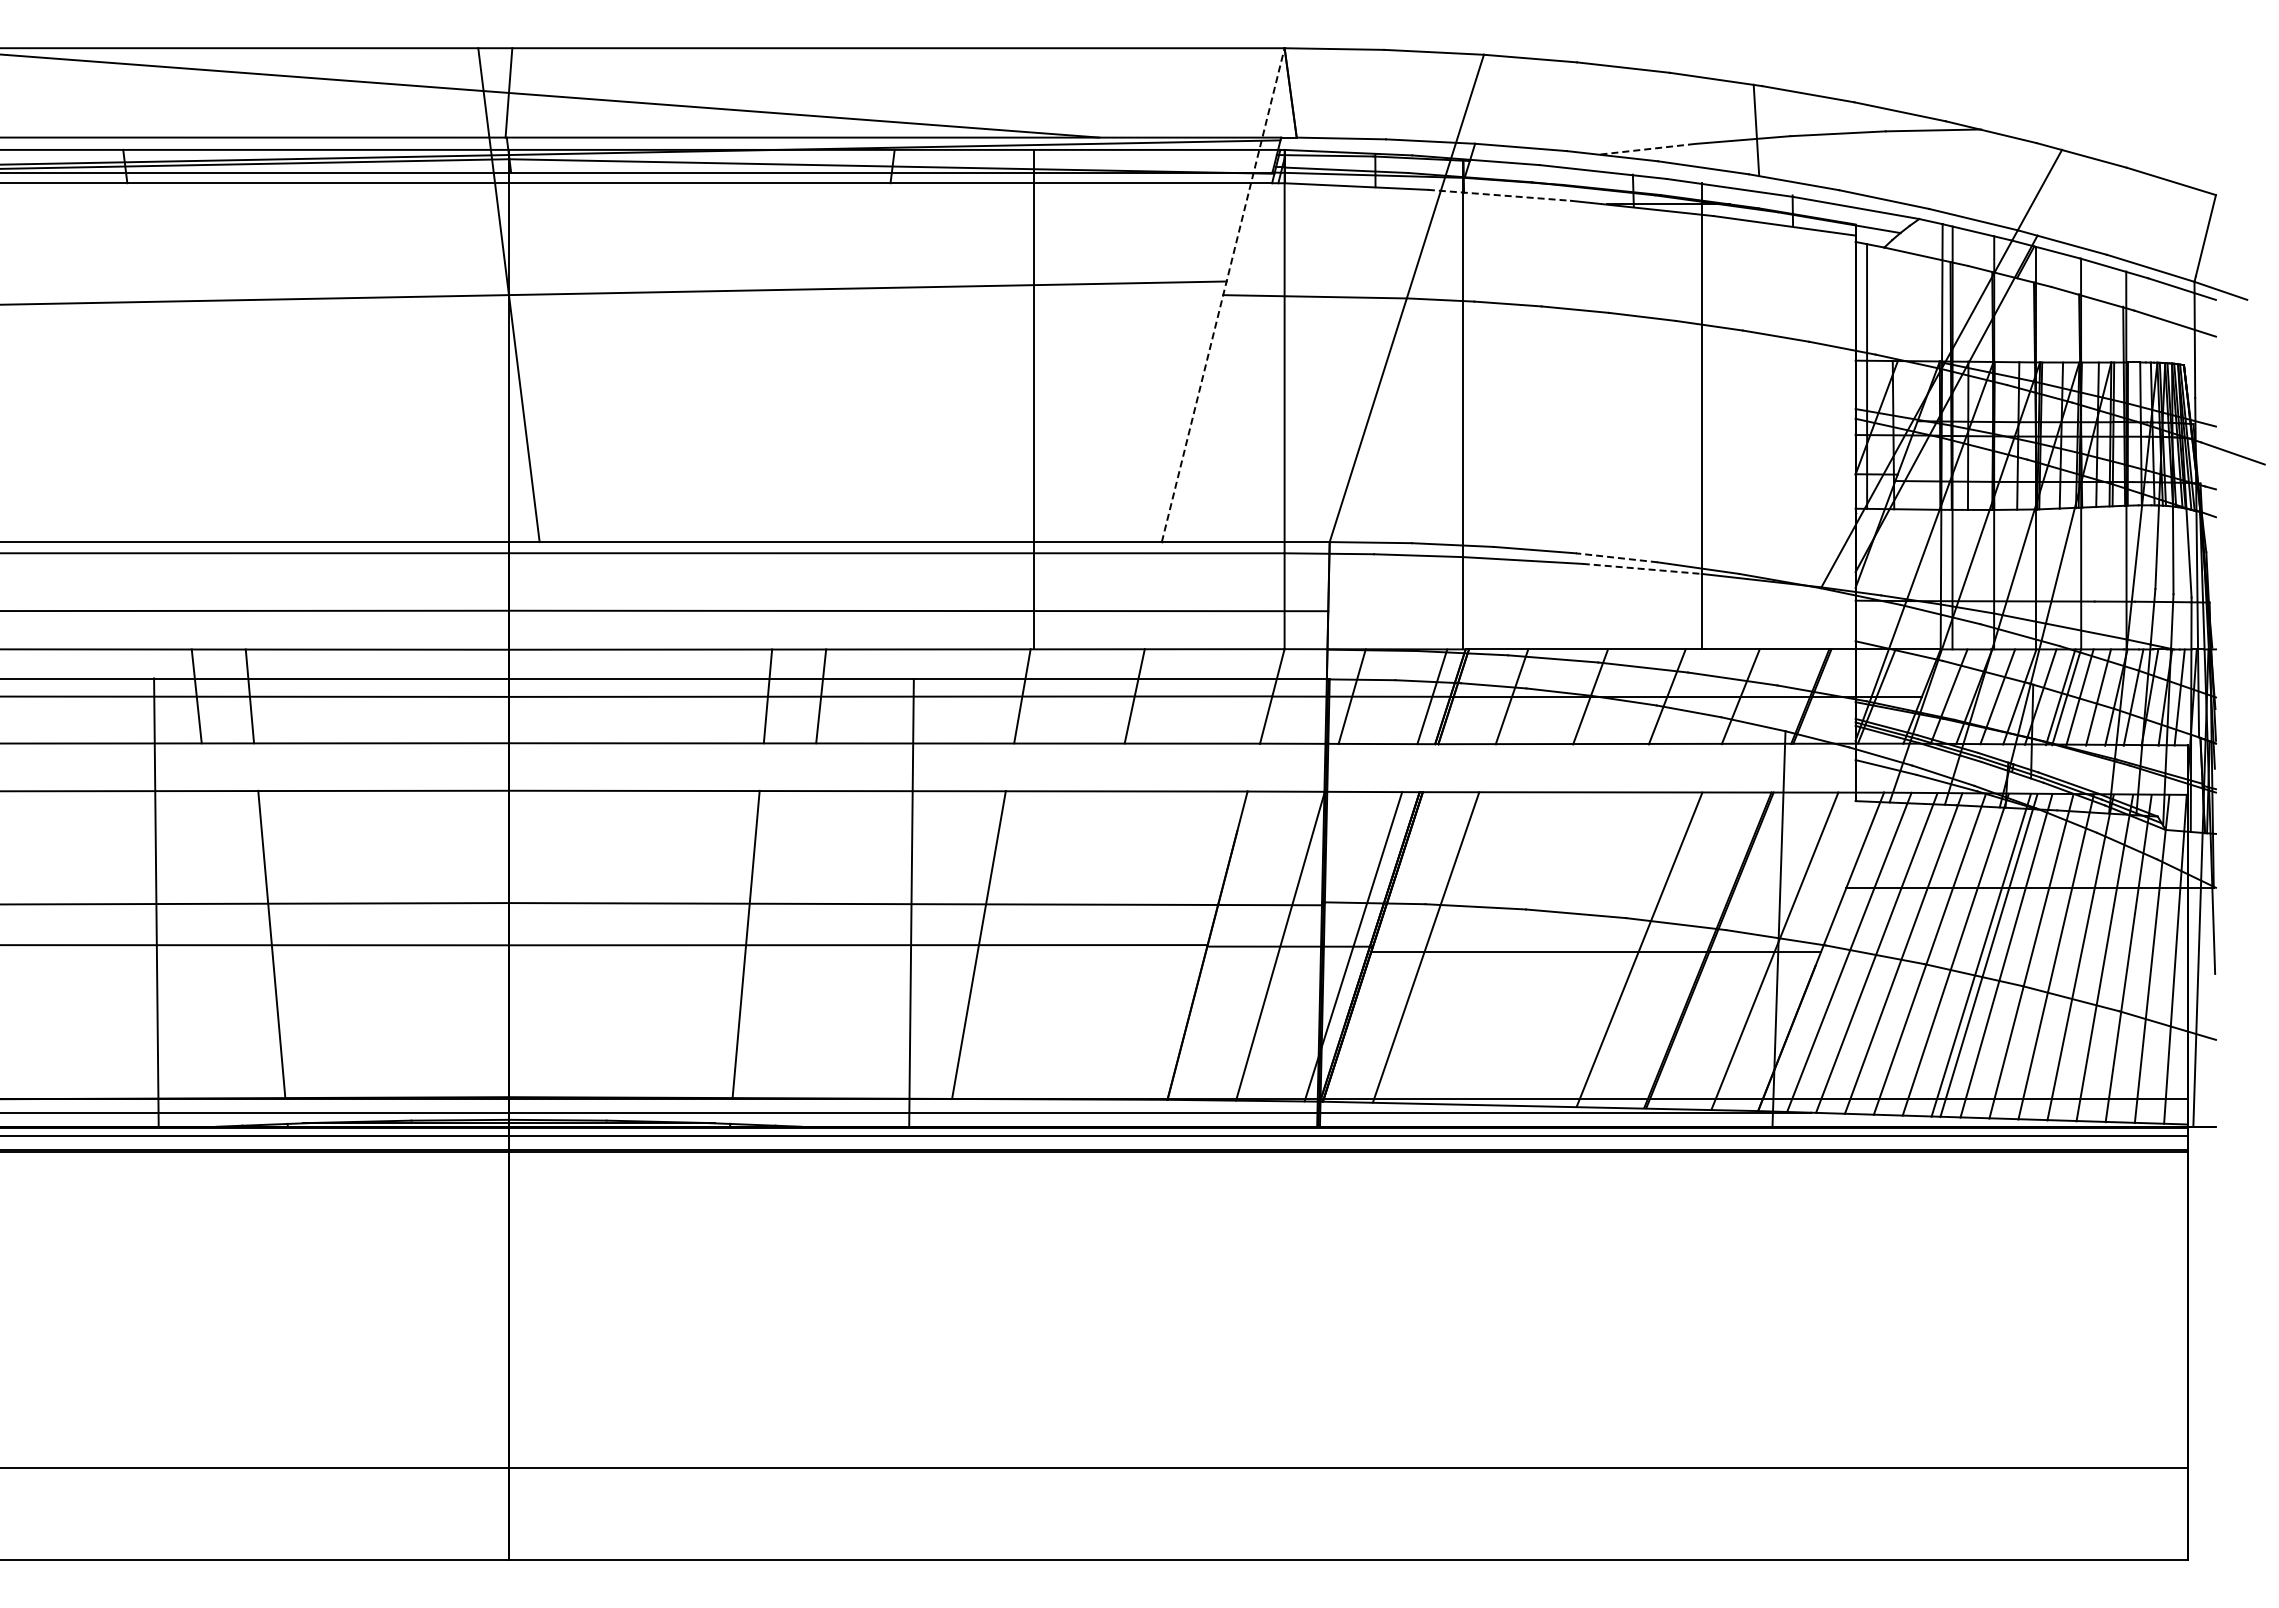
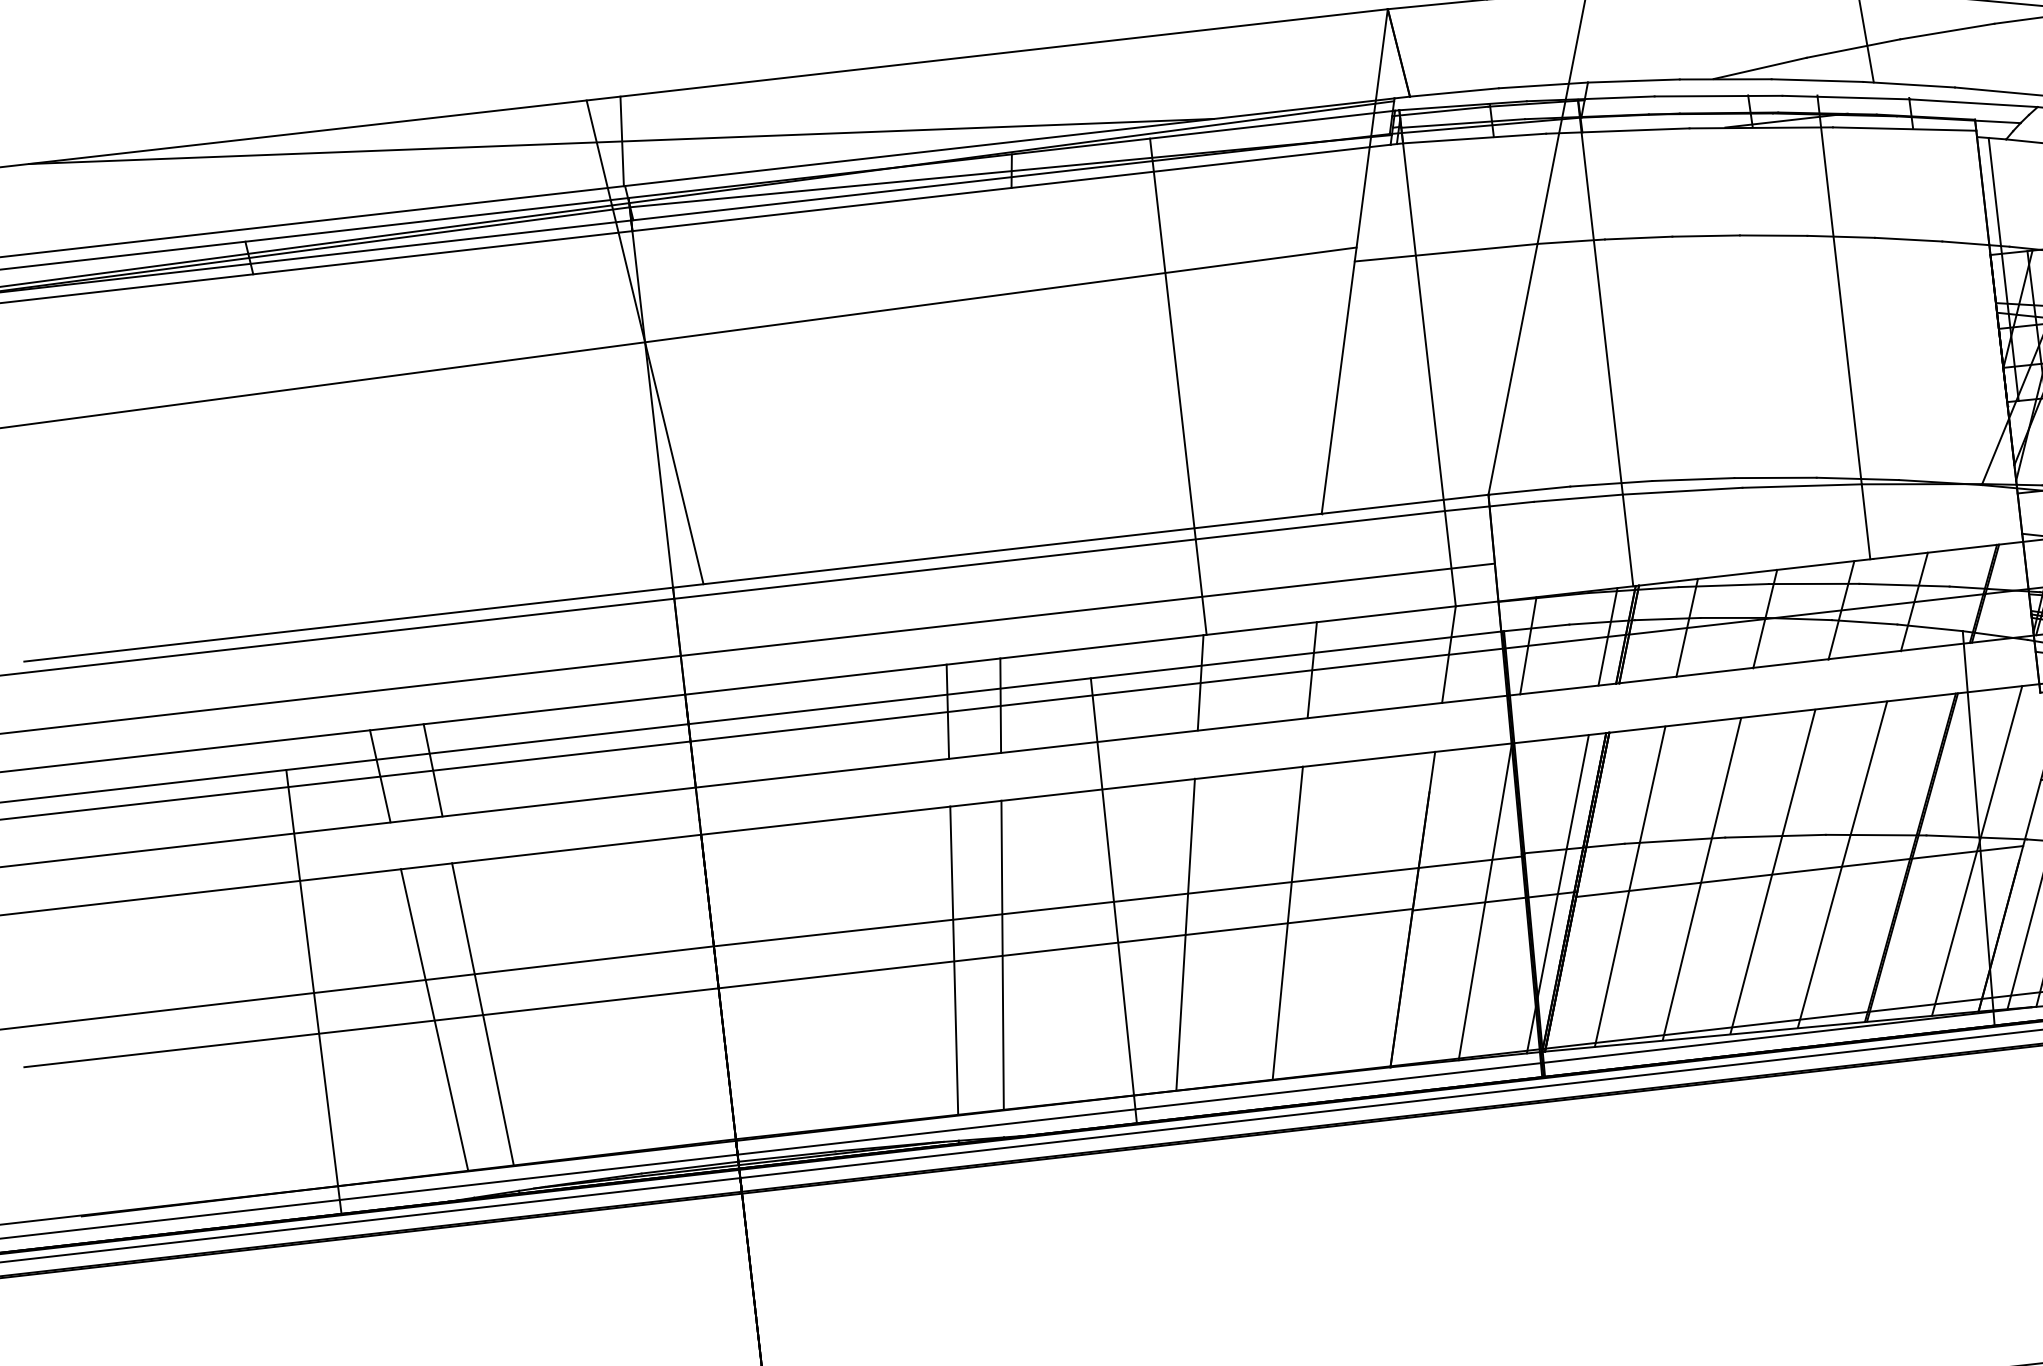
line: (1647, 149) -> (1759, 68), dashed -> solid
line: (1499, 195) -> (1617, 131), dashed -> solid
line: (1223, 294) -> (1354, 260), dashed -> solid
line: (1616, 557) -> (1775, 477), dashed -> solid
line: (1642, 568) -> (1802, 485), dashed -> solid
line: (156, 901) -> (313, 991), moved
line: (222, 943) -> (433, 1018), added
line: (794, 943) -> (1002, 954), added
line: (1081, 944) -> (1287, 922), added
line: (1498, 947) -> (1702, 878), added
line: (1569, 948) -> (1772, 871), added

